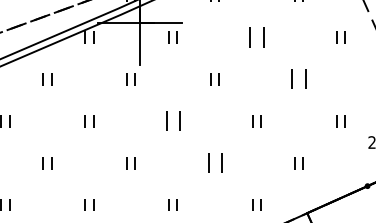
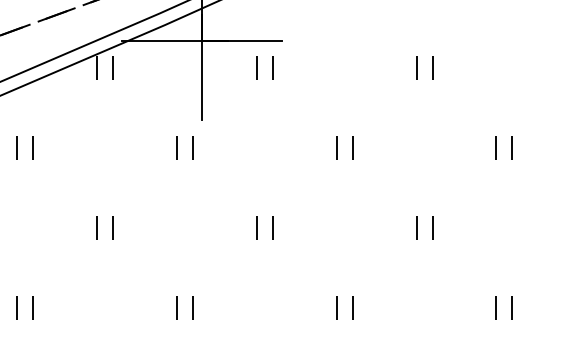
part: (256, 37) -> (423, 68), size x0.62
part: (298, 79) -> (503, 148), size x0.62
part: (172, 121) -> (263, 228), size x0.62
part: (214, 163) -> (343, 308), size x0.62

